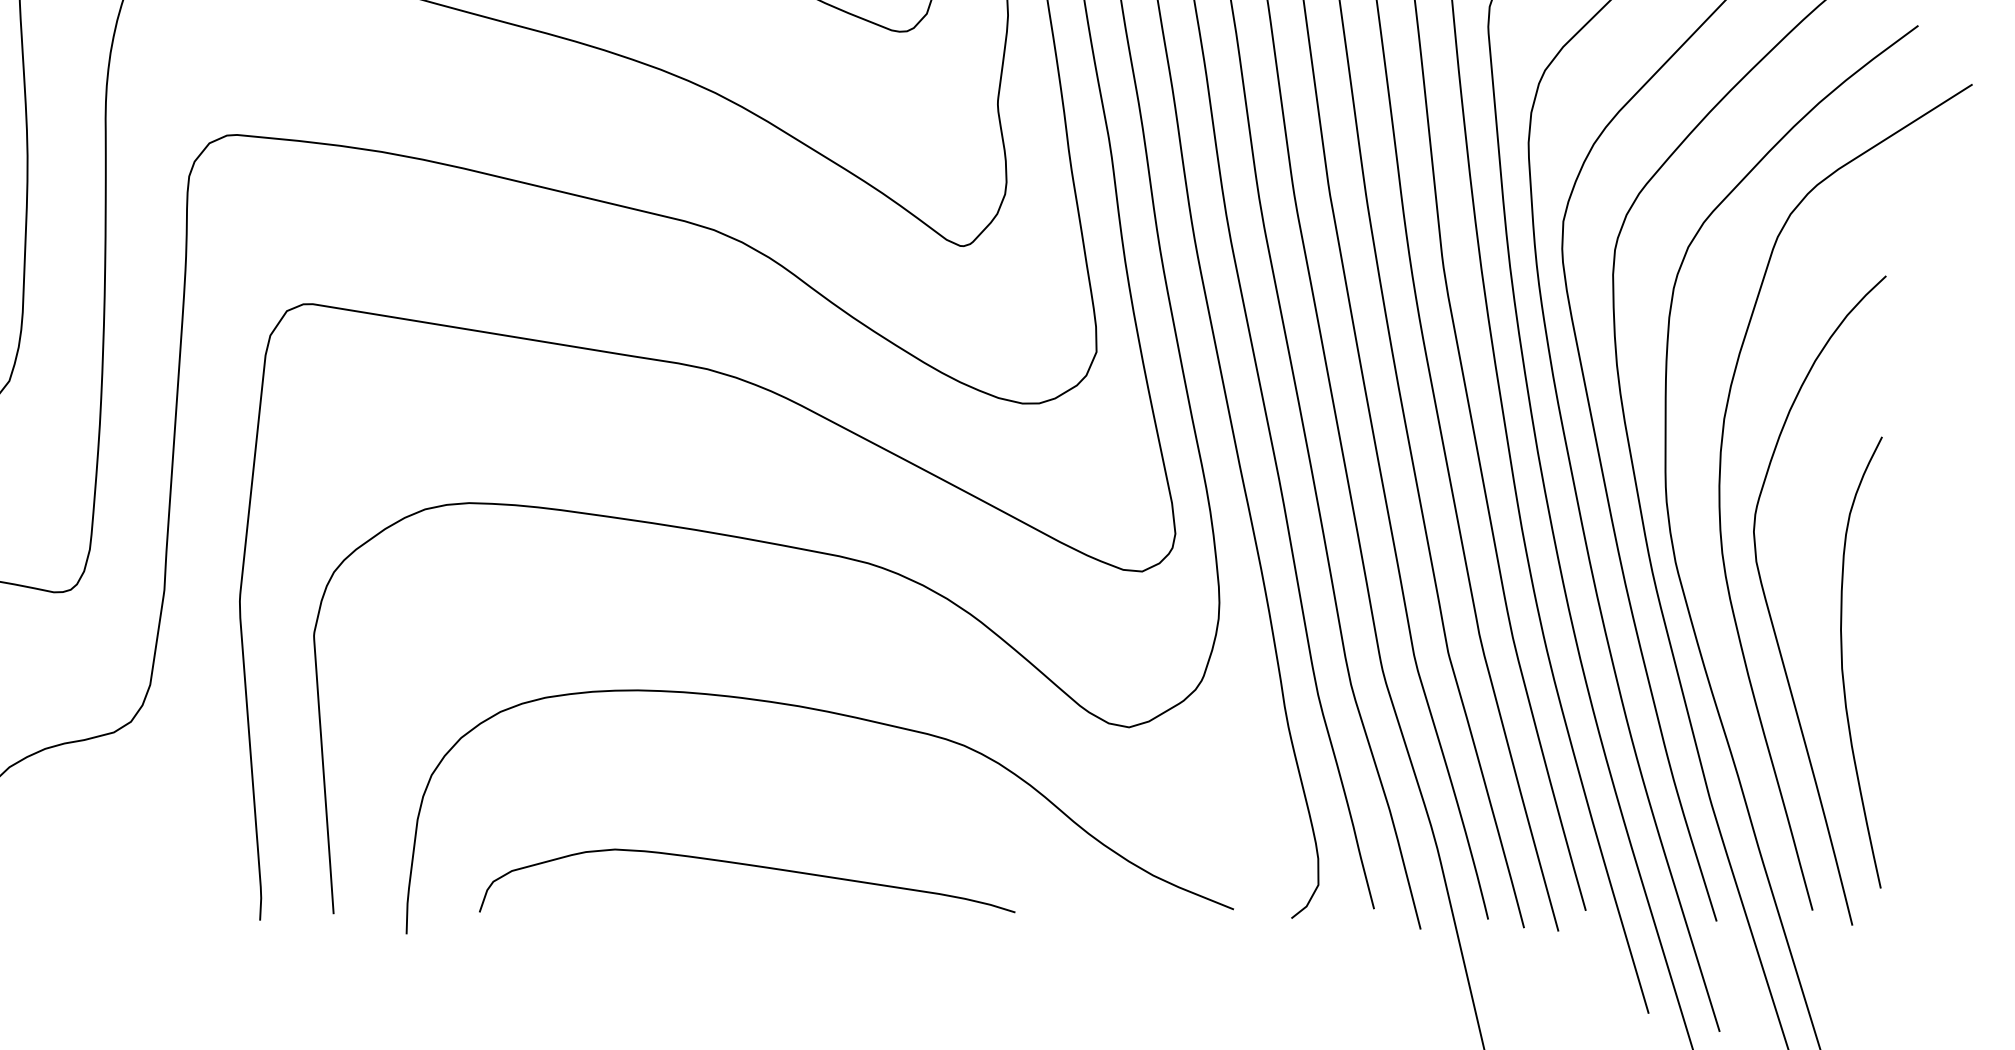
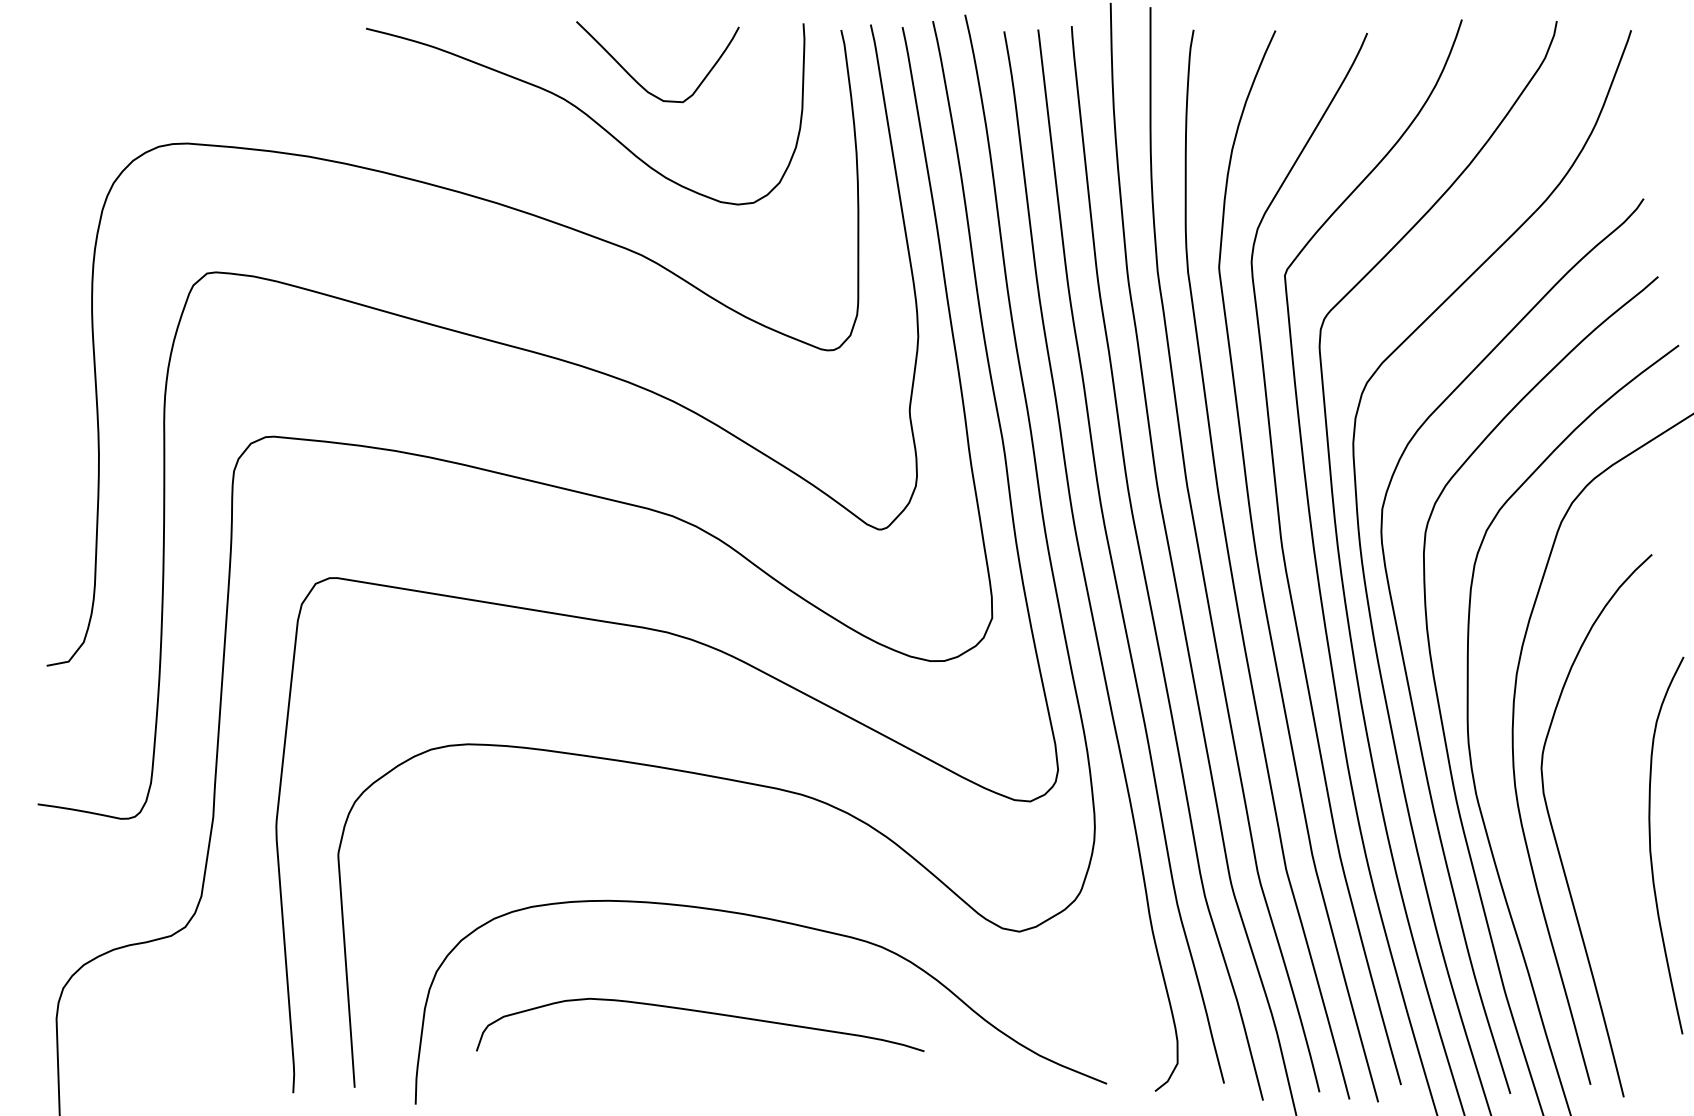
curve: (1843, 664) -> (1651, 847), moved
curve: (747, 865) -> (700, 1012), moved

